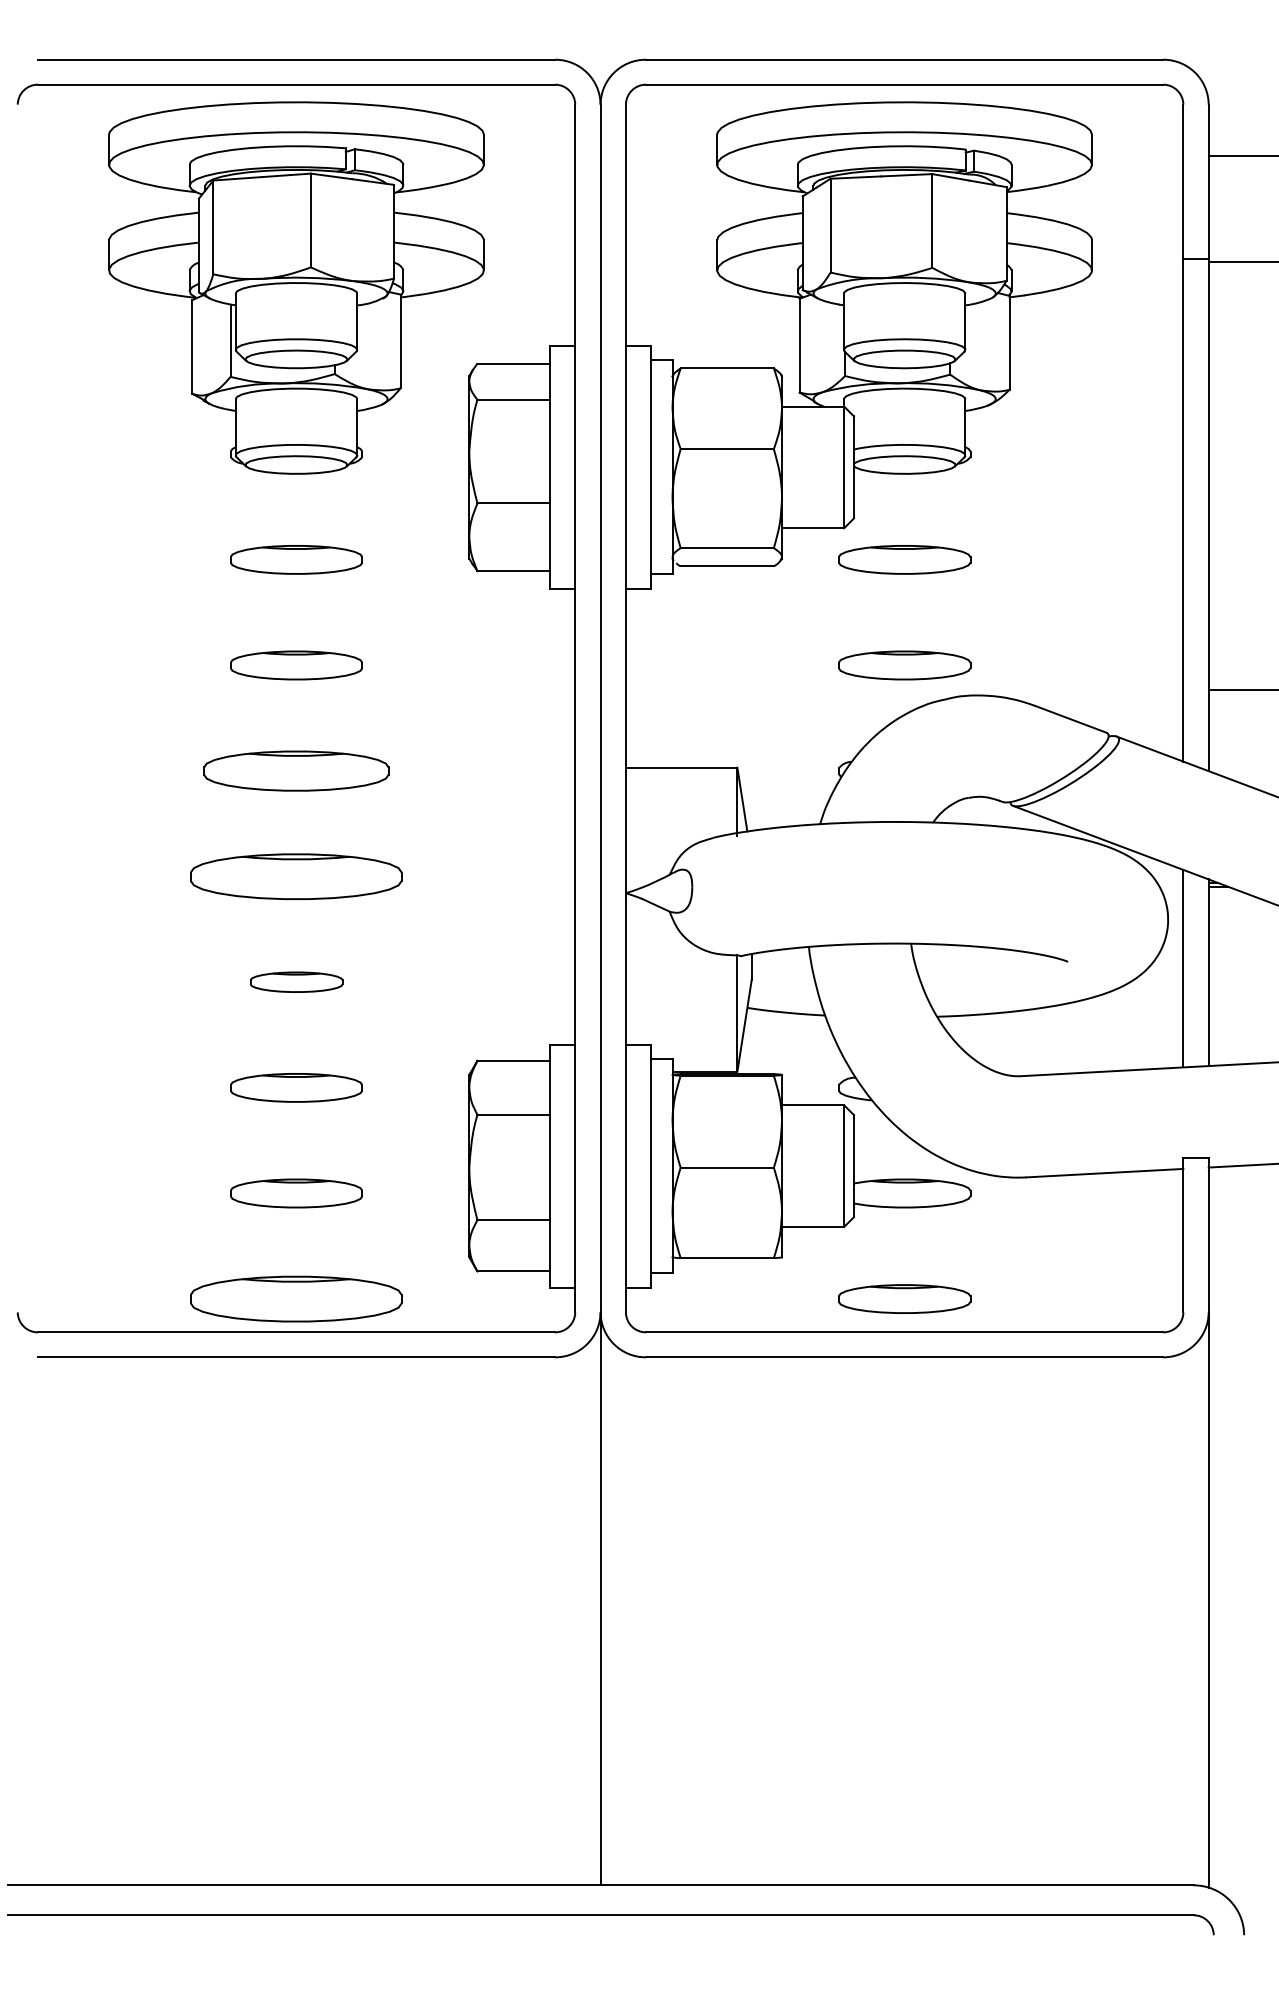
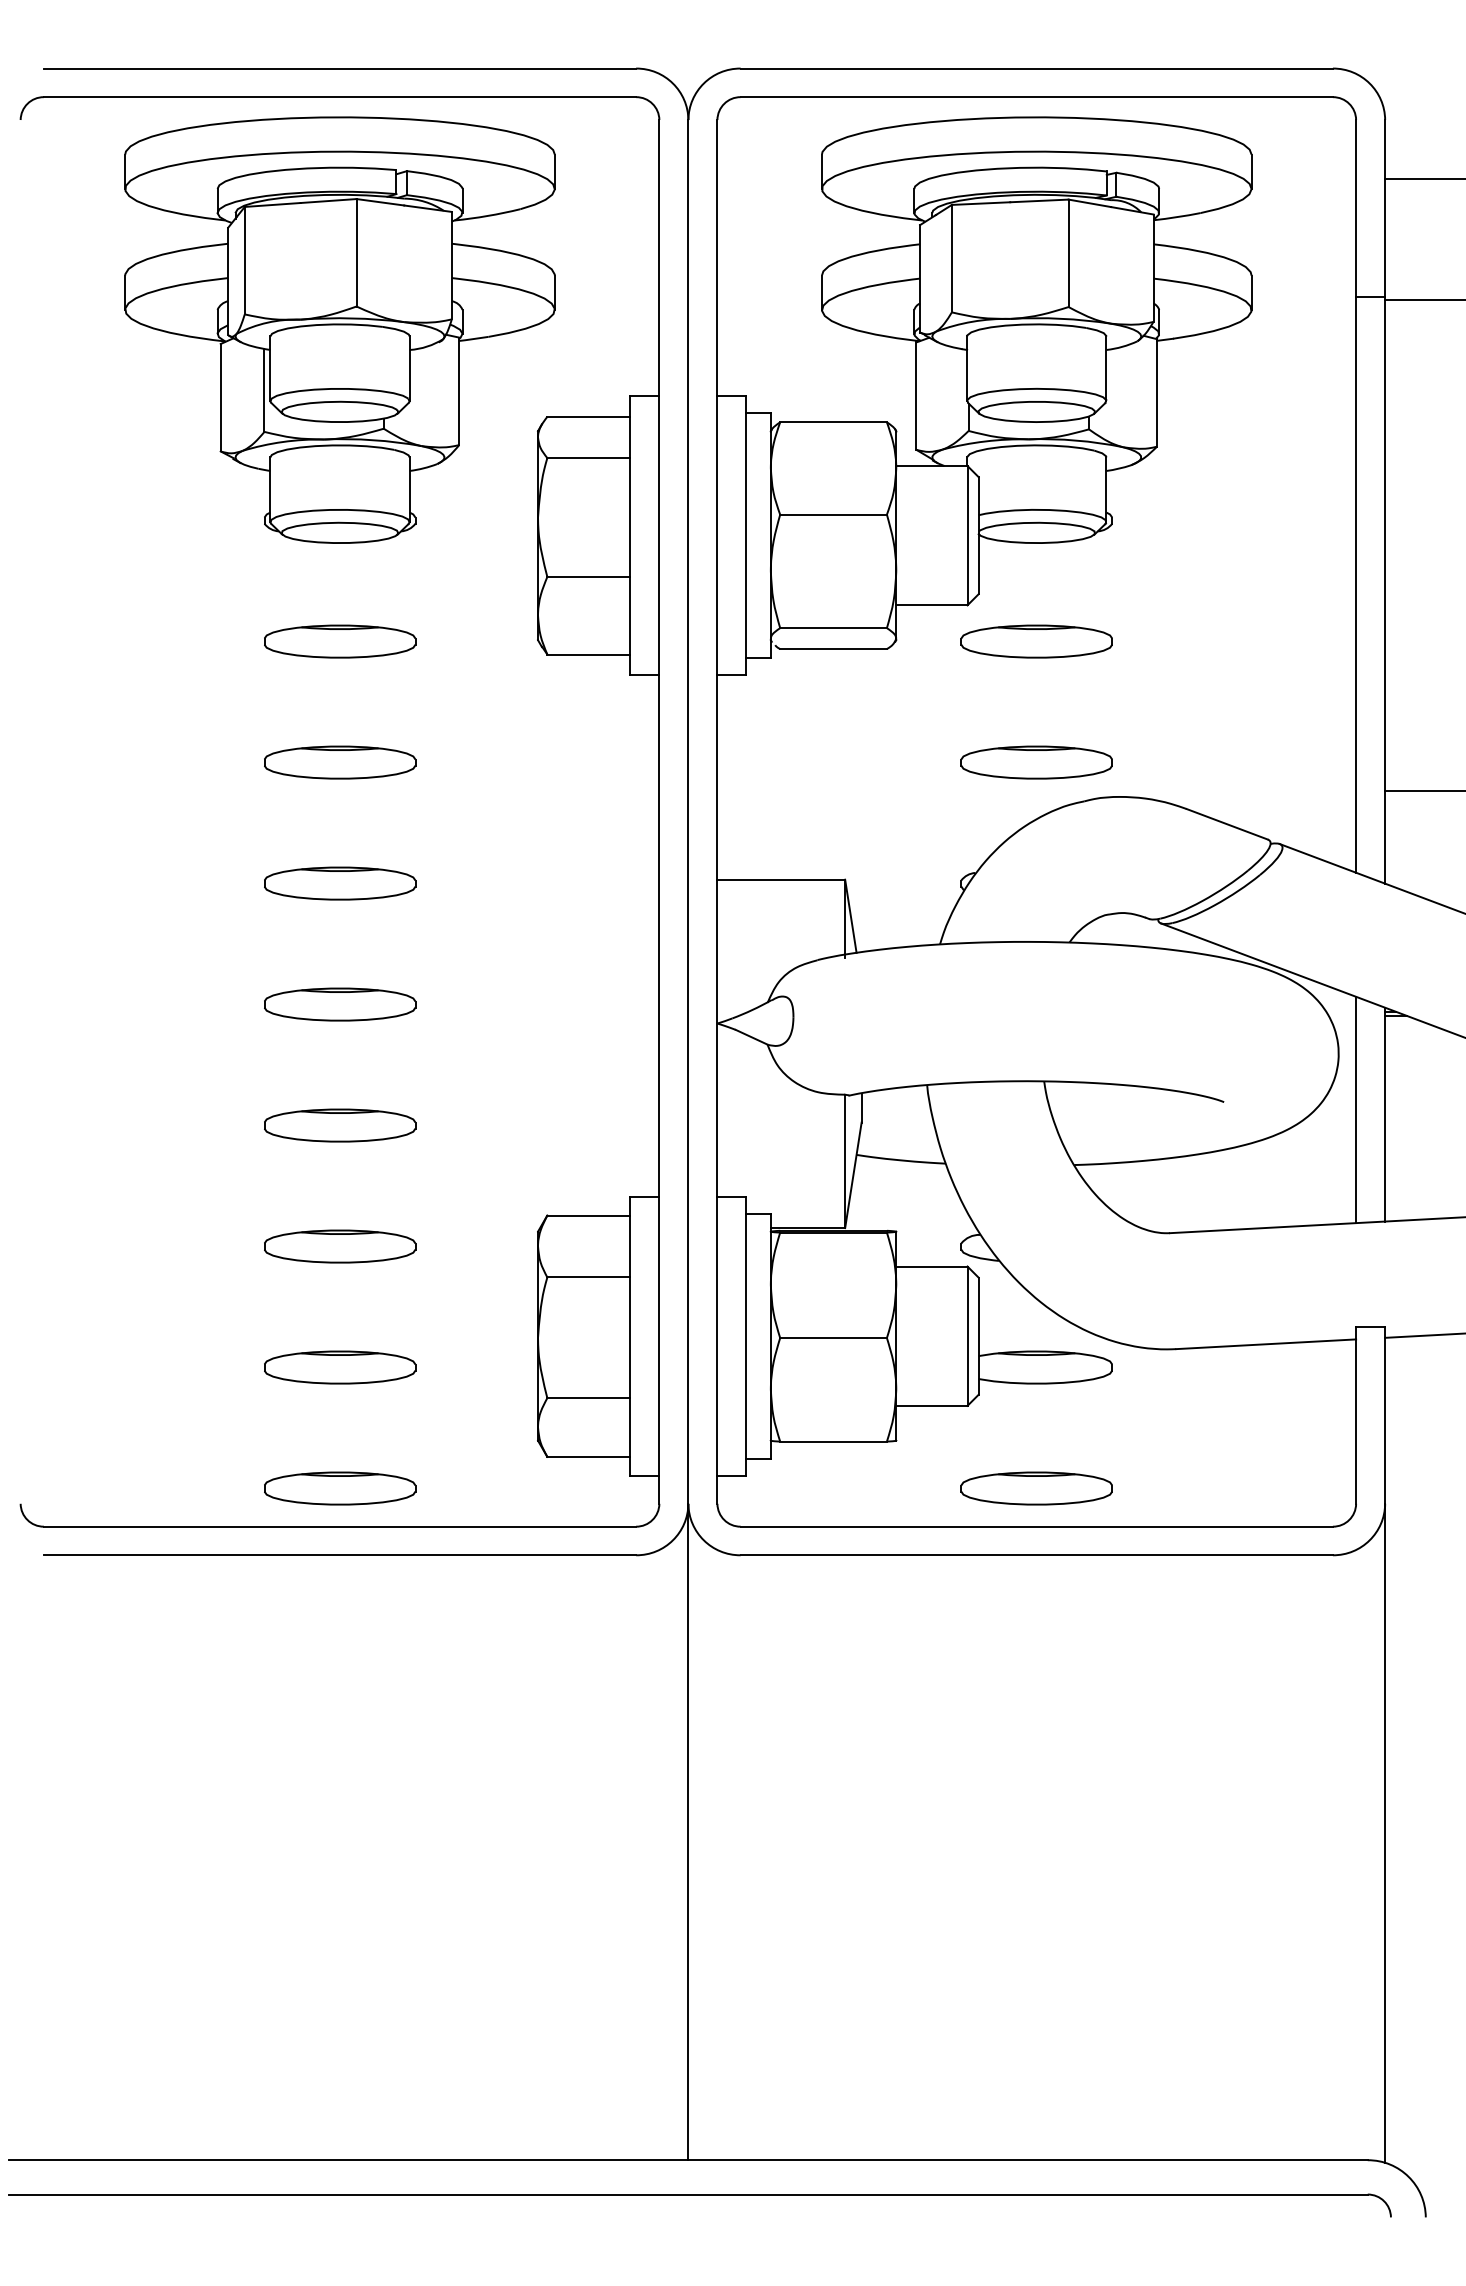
part: (296, 771) -> (340, 883), size x0.71
part: (296, 876) -> (340, 1004), size x0.62
part: (296, 982) -> (340, 1125), size x1.43
part: (296, 1299) -> (340, 1488), size x0.62

